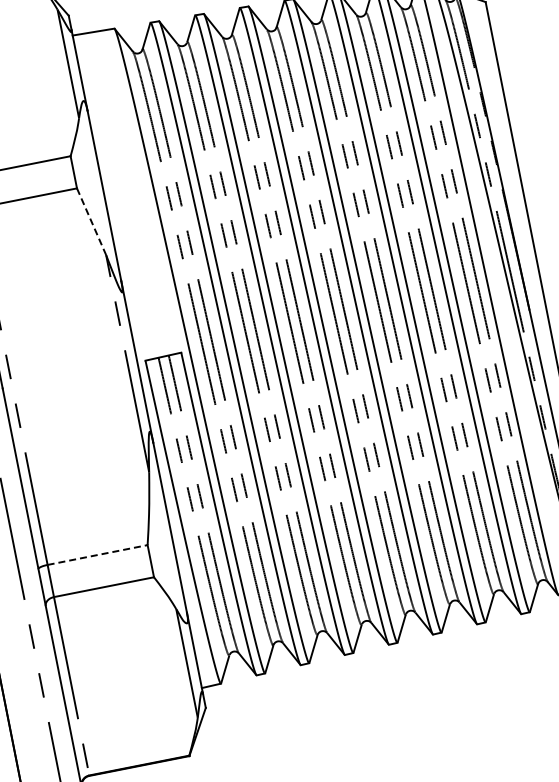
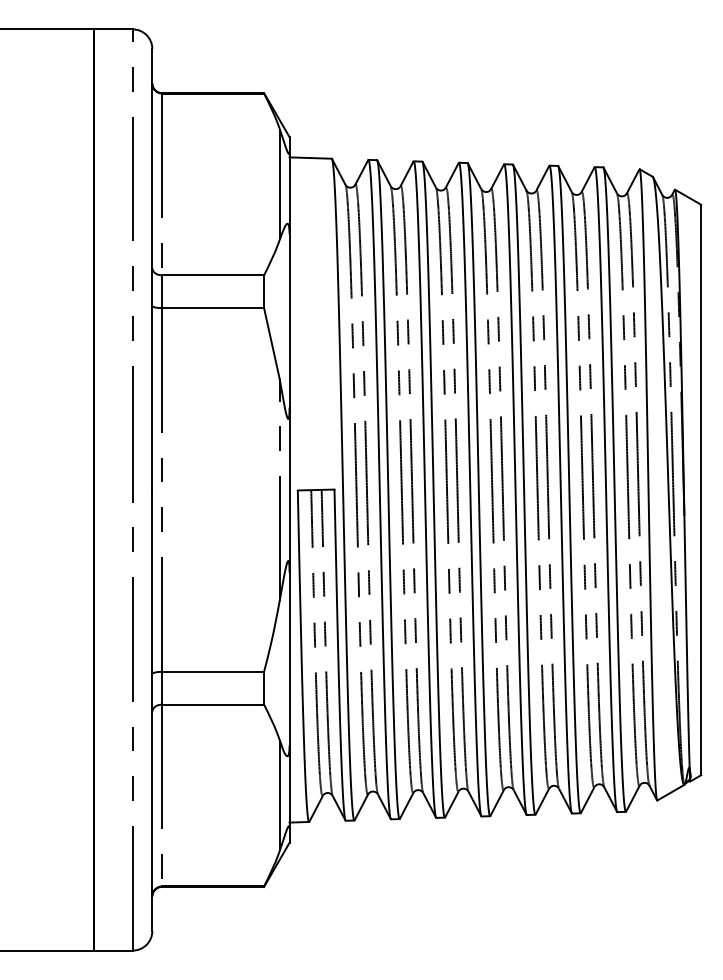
line: (92, 222) -> (272, 344), dashed -> solid
line: (97, 554) -> (213, 671), dashed -> solid

